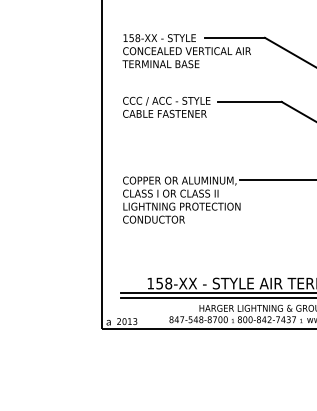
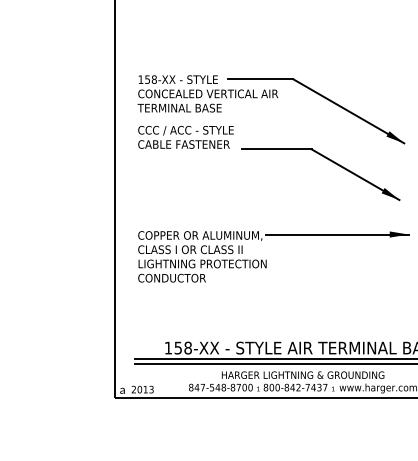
text: (166, 107) -> (185, 137), moved

